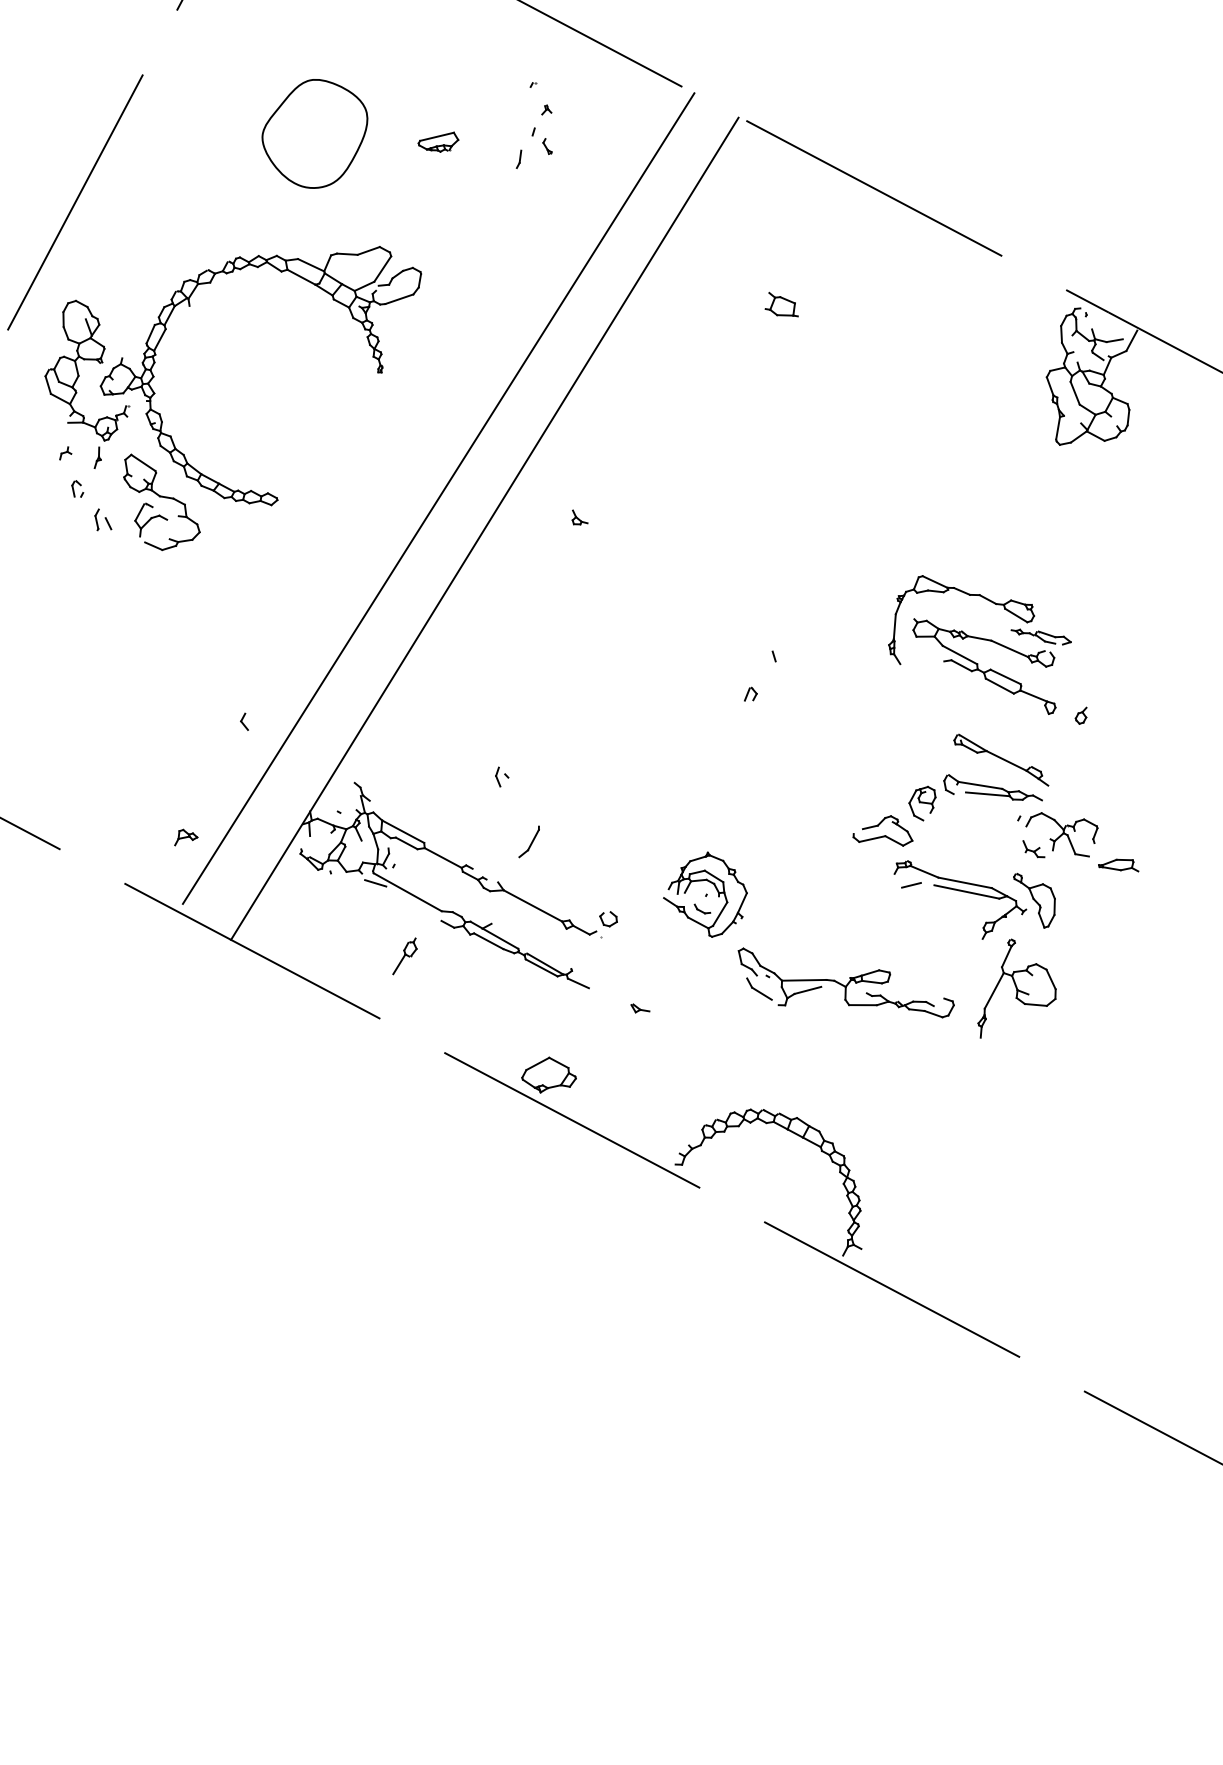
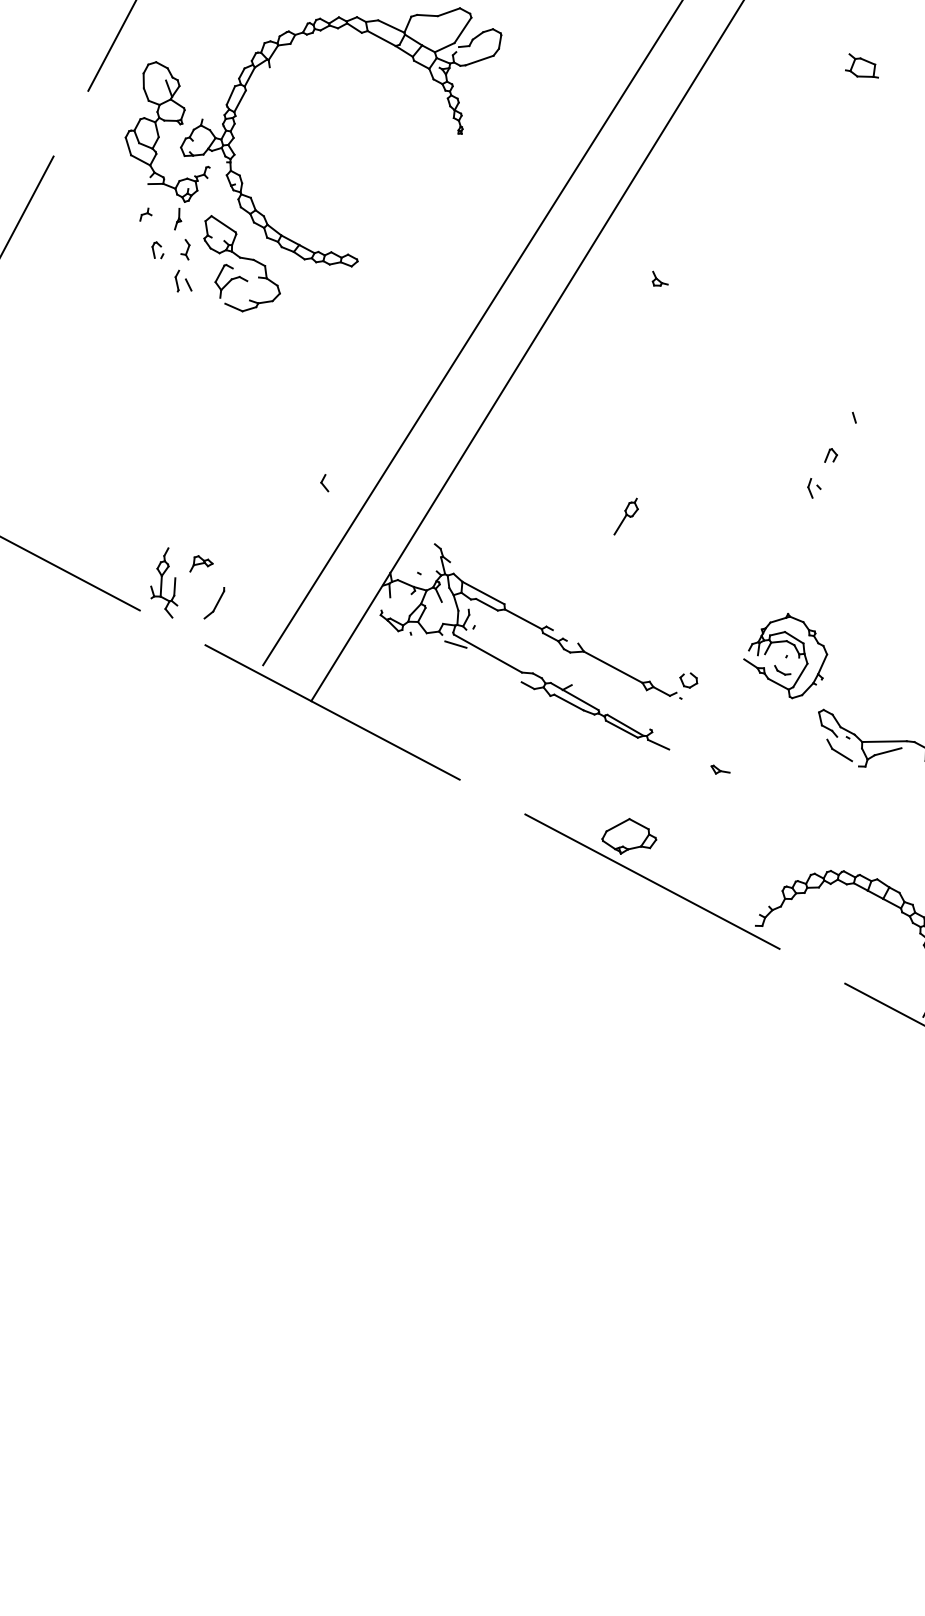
part: (105, 488) -> (185, 249), added
part: (502, 776) -> (814, 487), moved
part: (83, 821) -> (163, 582), added
part: (186, 837) -> (201, 563), moved
part: (528, 841) -> (213, 602), moved
part: (404, 956) -> (625, 516), moved

